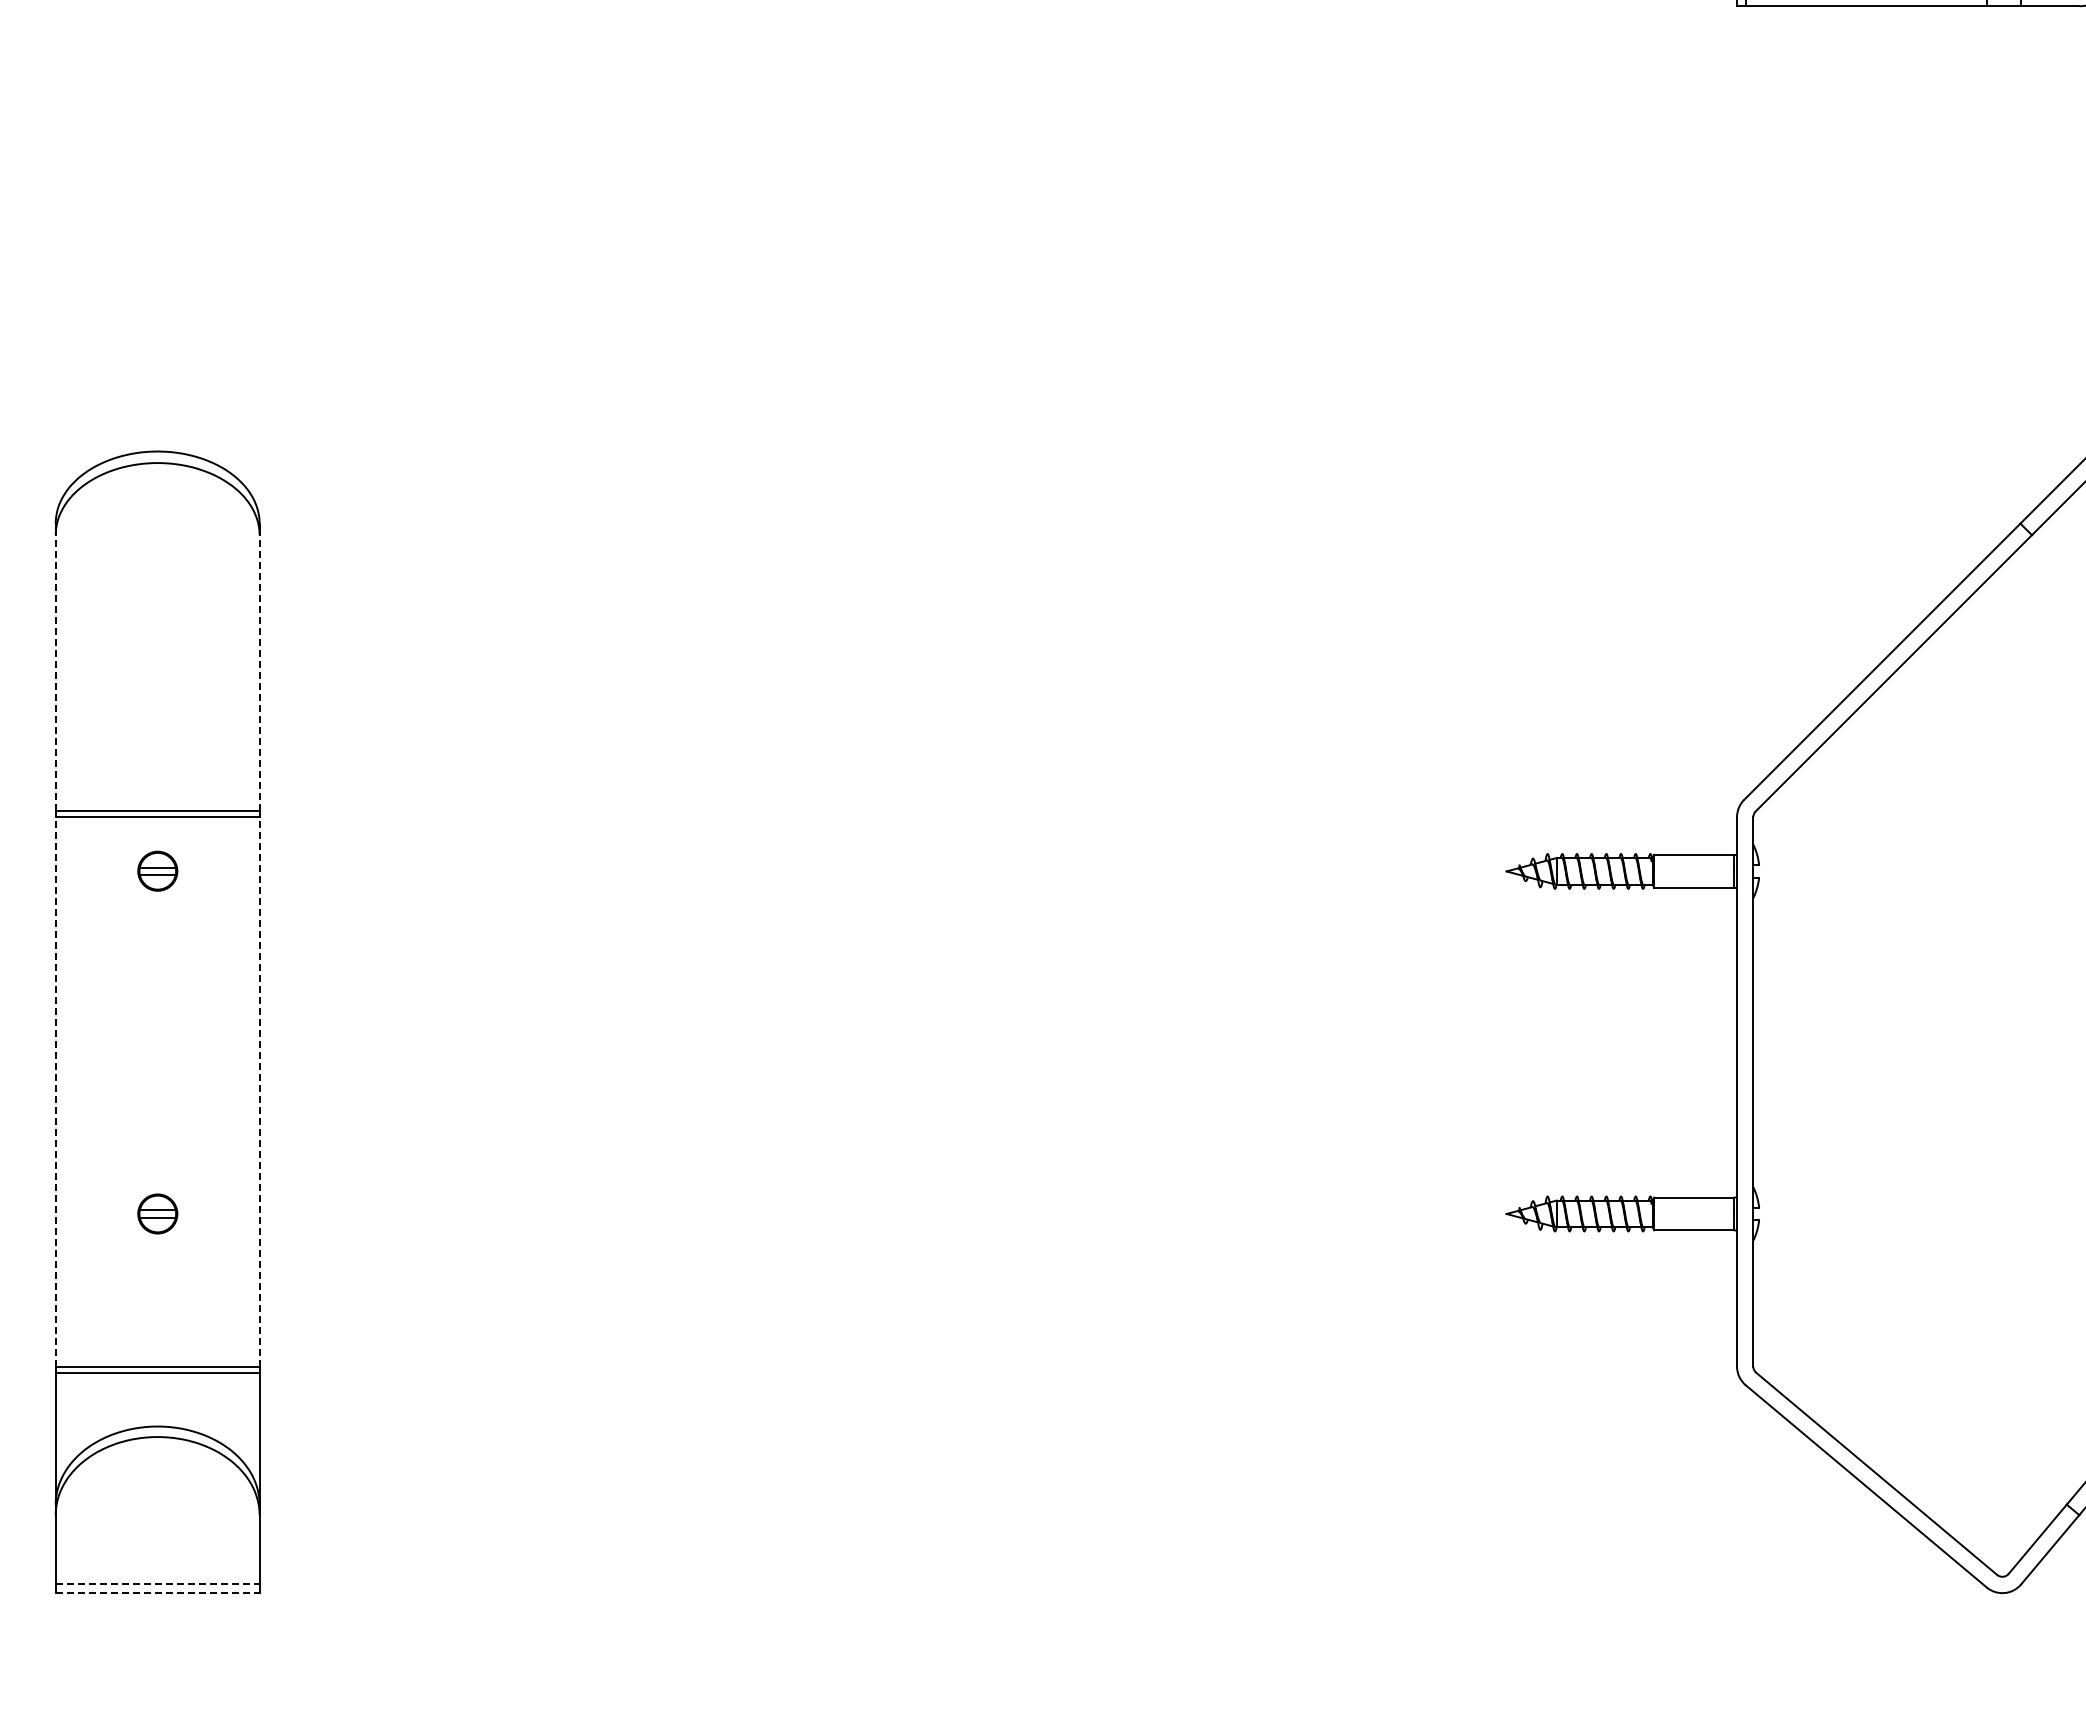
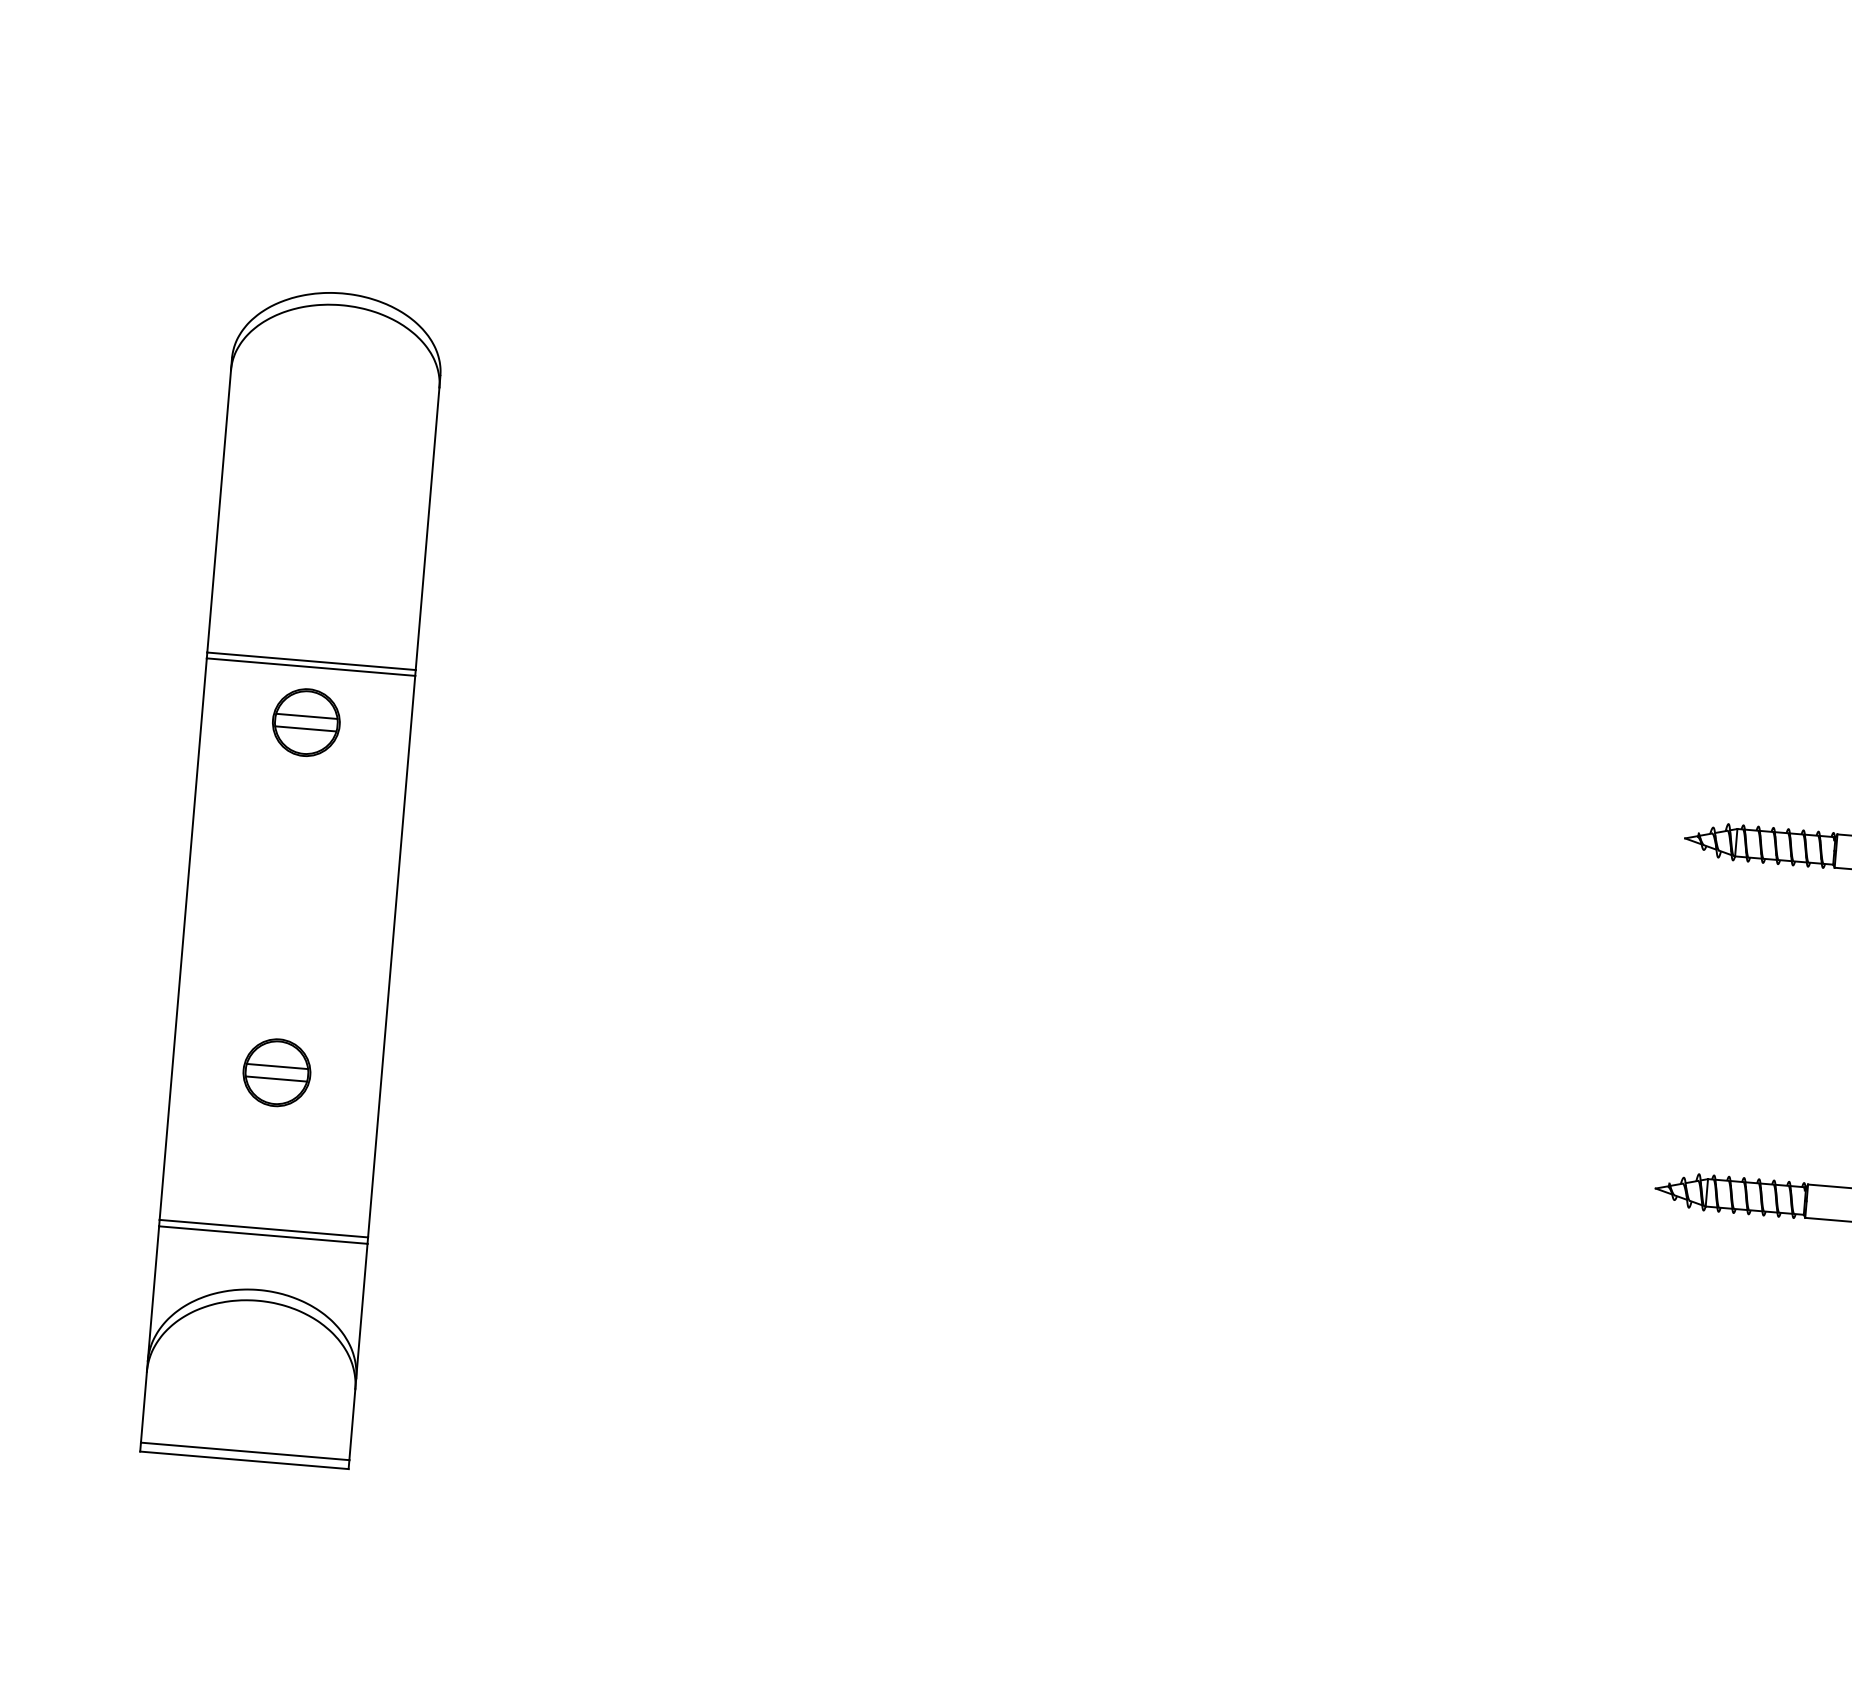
line: (55, 672) -> (218, 510), dashed -> solid
line: (259, 672) -> (427, 528), dashed -> solid
part: (157, 870) -> (306, 721), size x1.67
line: (55, 1091) -> (183, 938), dashed -> solid
line: (259, 1091) -> (391, 956), dashed -> solid
part: (157, 1213) -> (276, 1072), size x1.67
line: (157, 1584) -> (244, 1451), dashed -> solid
line: (157, 1593) -> (244, 1460), dashed -> solid

